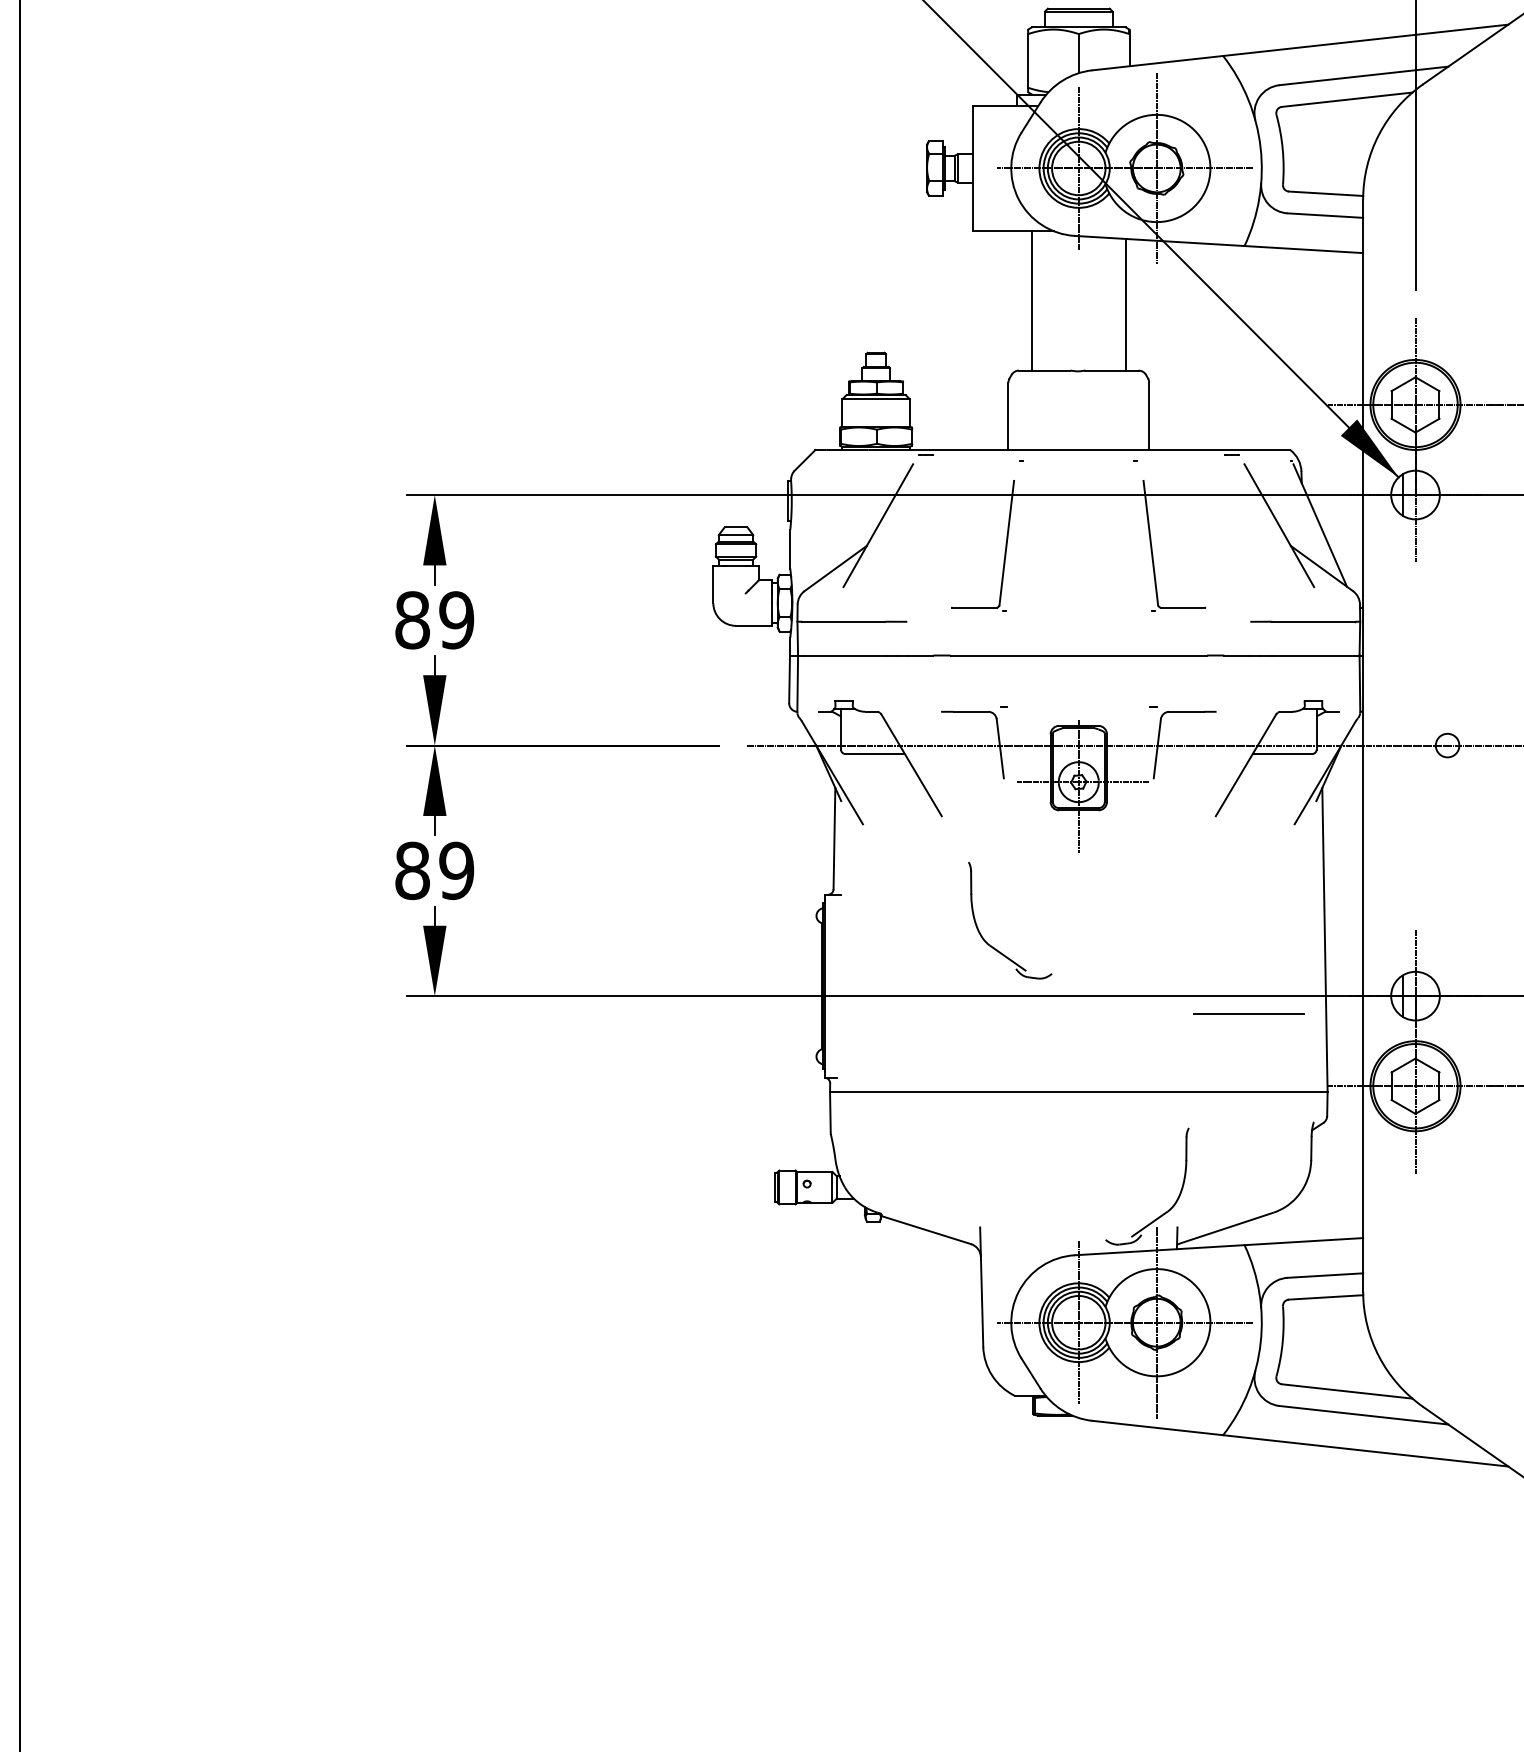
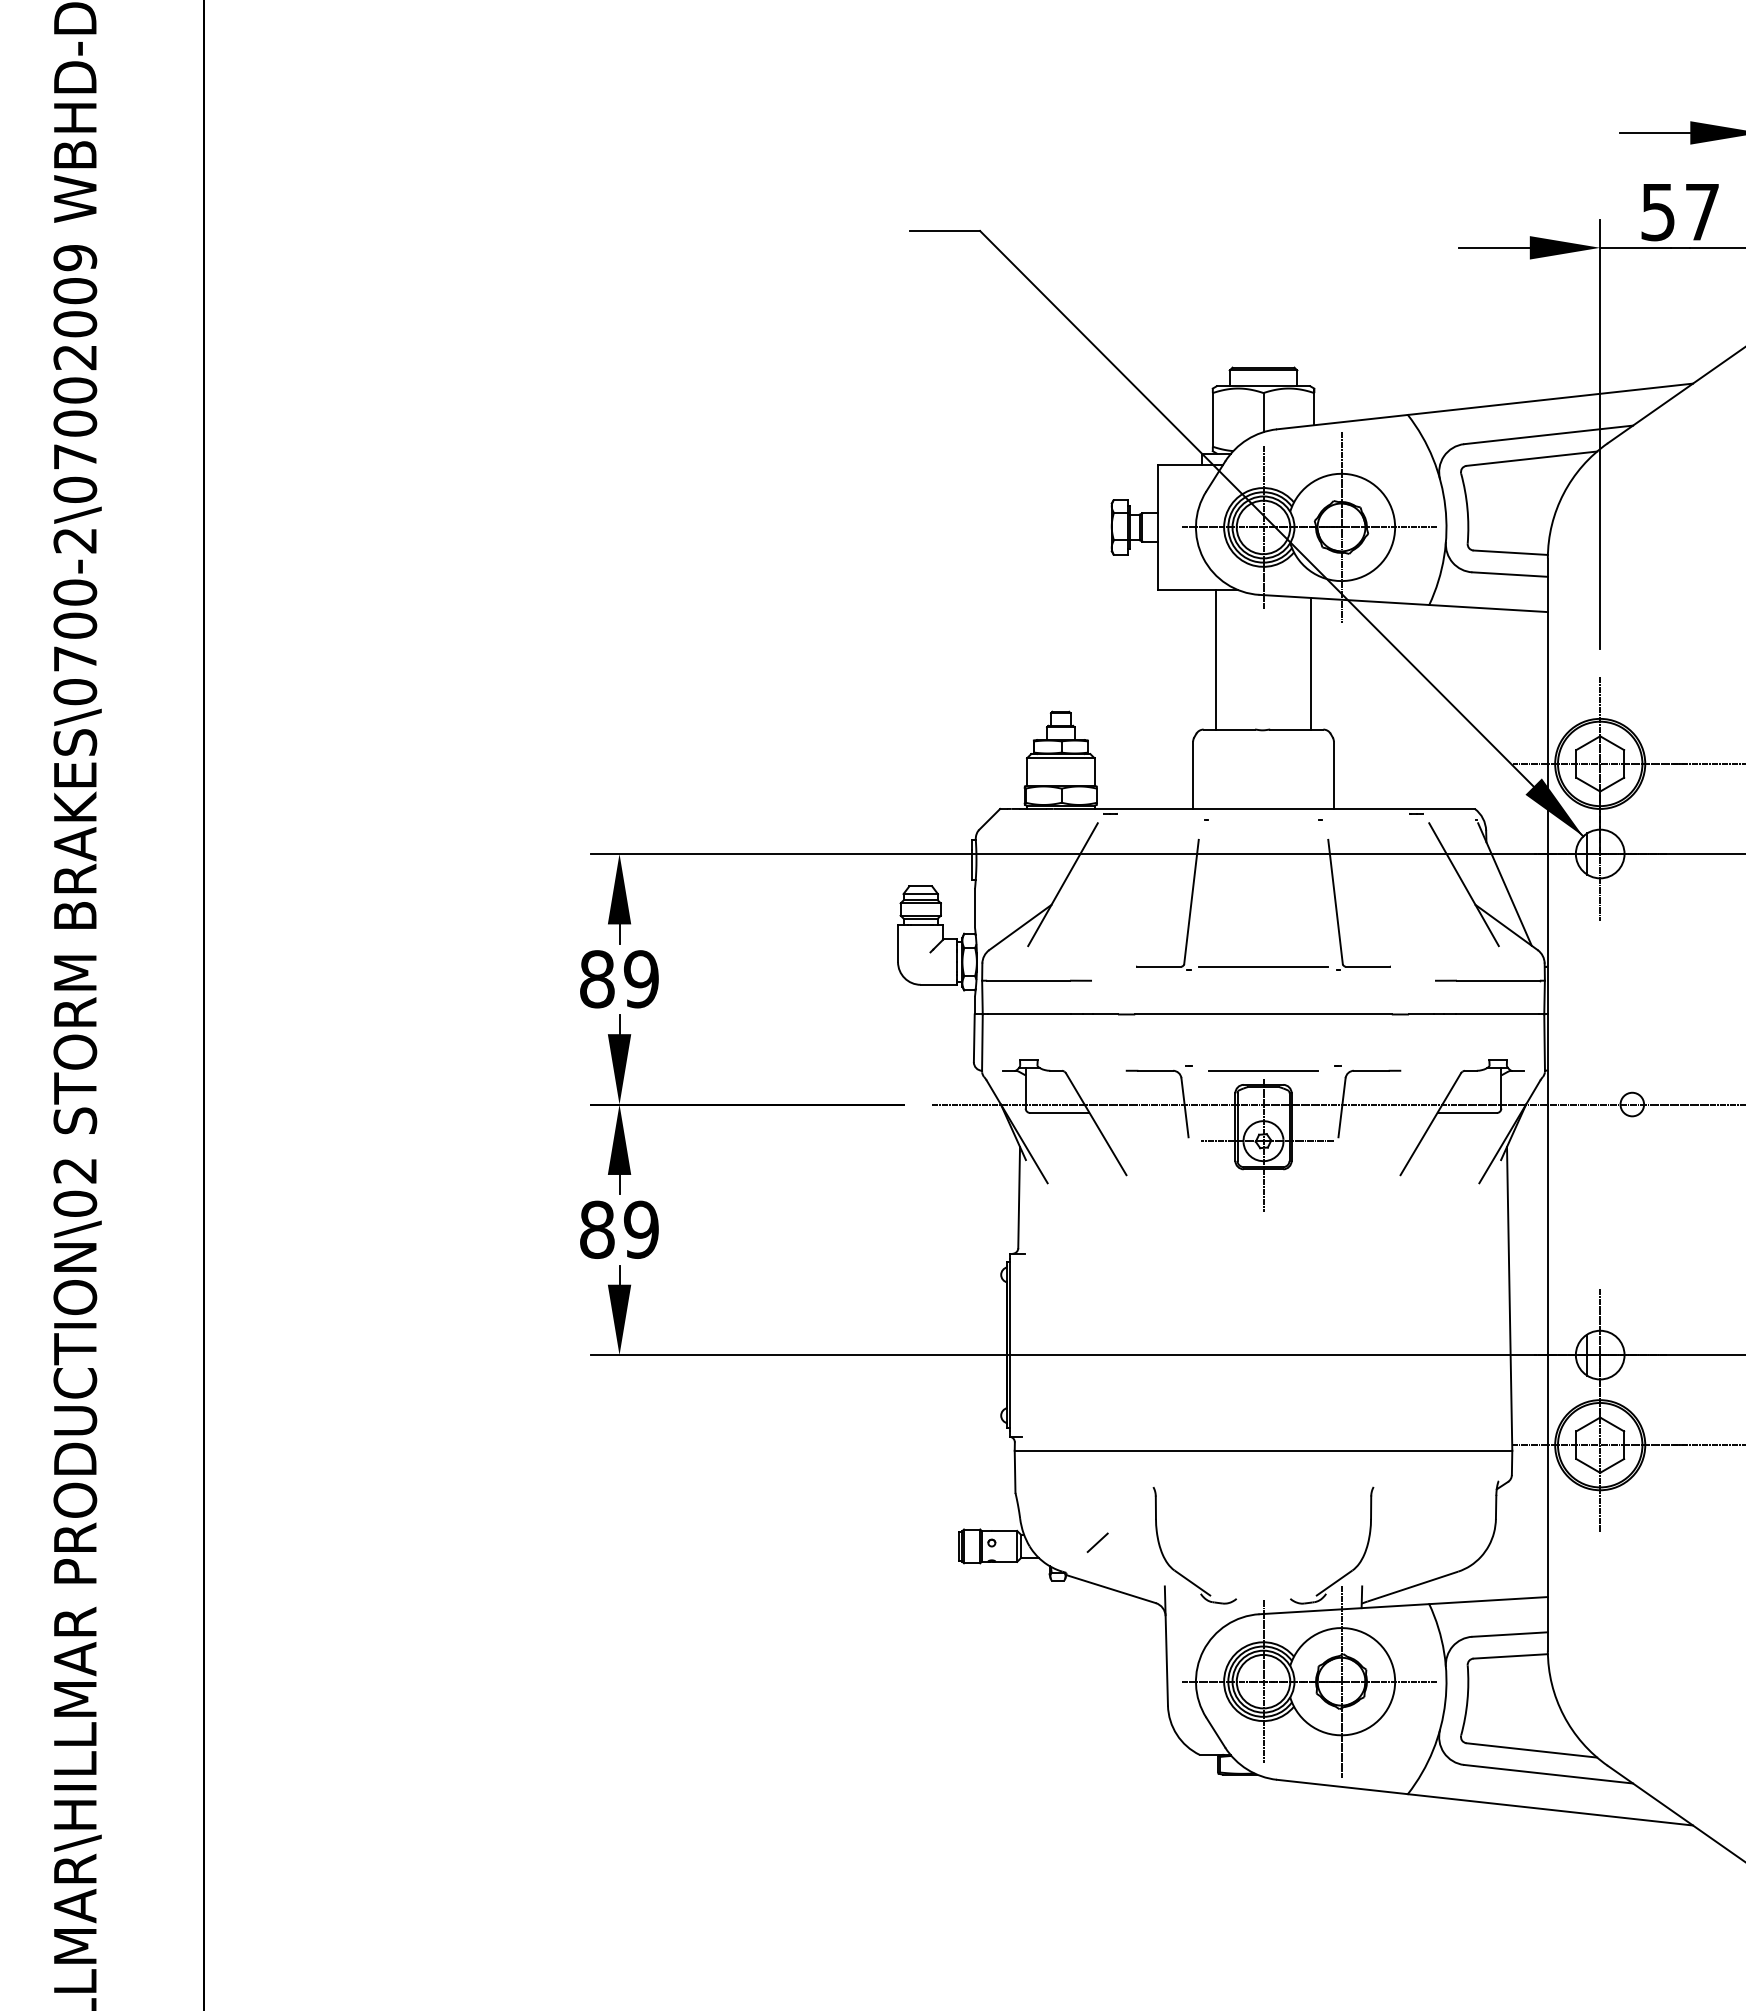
line: (1078, 607) -> (1263, 966), added
part: (991, 945) -> (1176, 1570), moved
line: (1248, 1013) -> (1263, 1070), moved
line: (912, 1183) -> (1097, 1542), added

